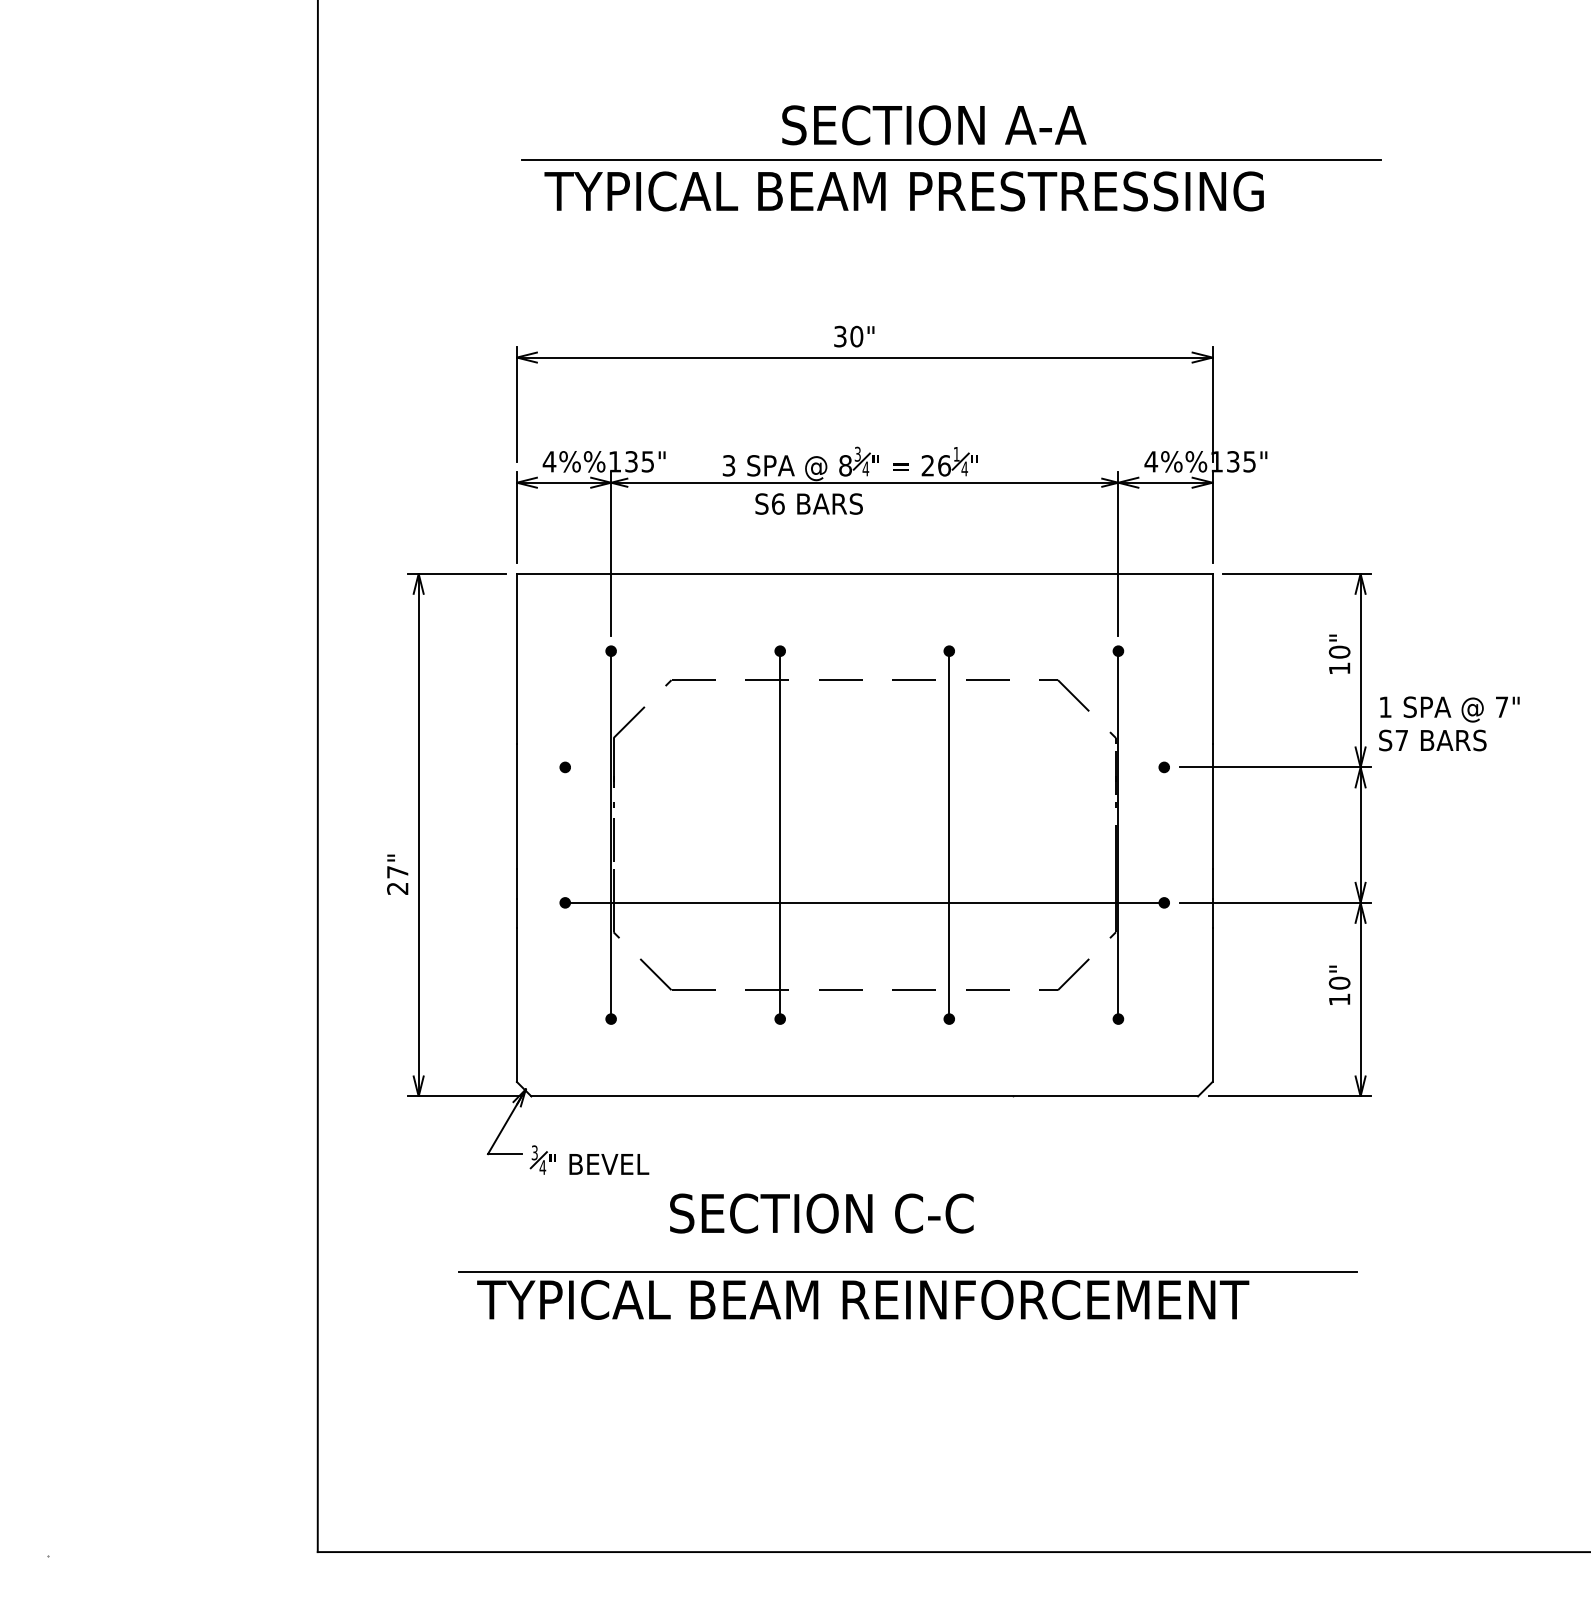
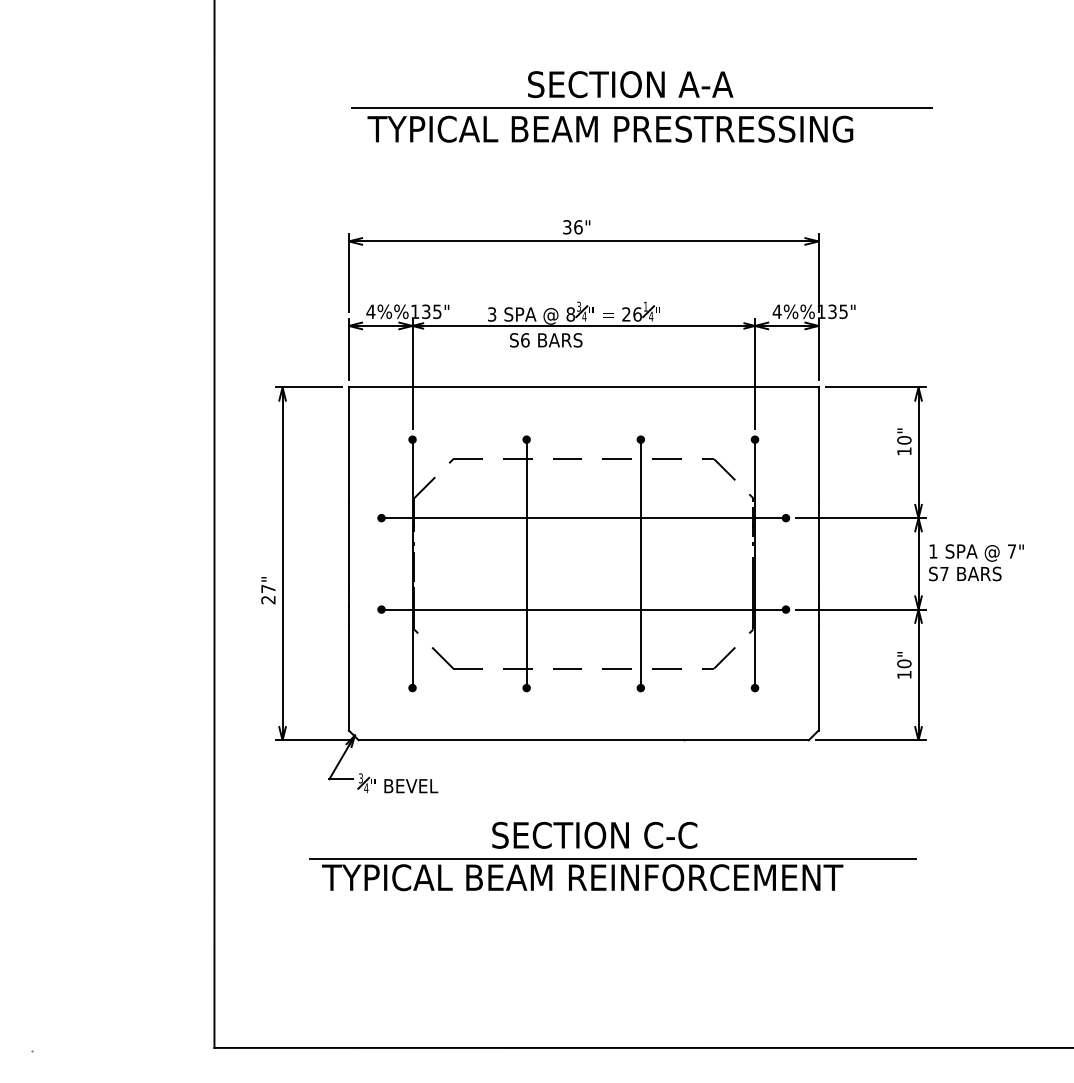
text: (856, 336) -> (578, 227), 30" -> 36"
text: (1449, 723) -> (976, 562), moved
line: (864, 767) -> (583, 518), added
text: (821, 1212) -> (594, 834), moved

